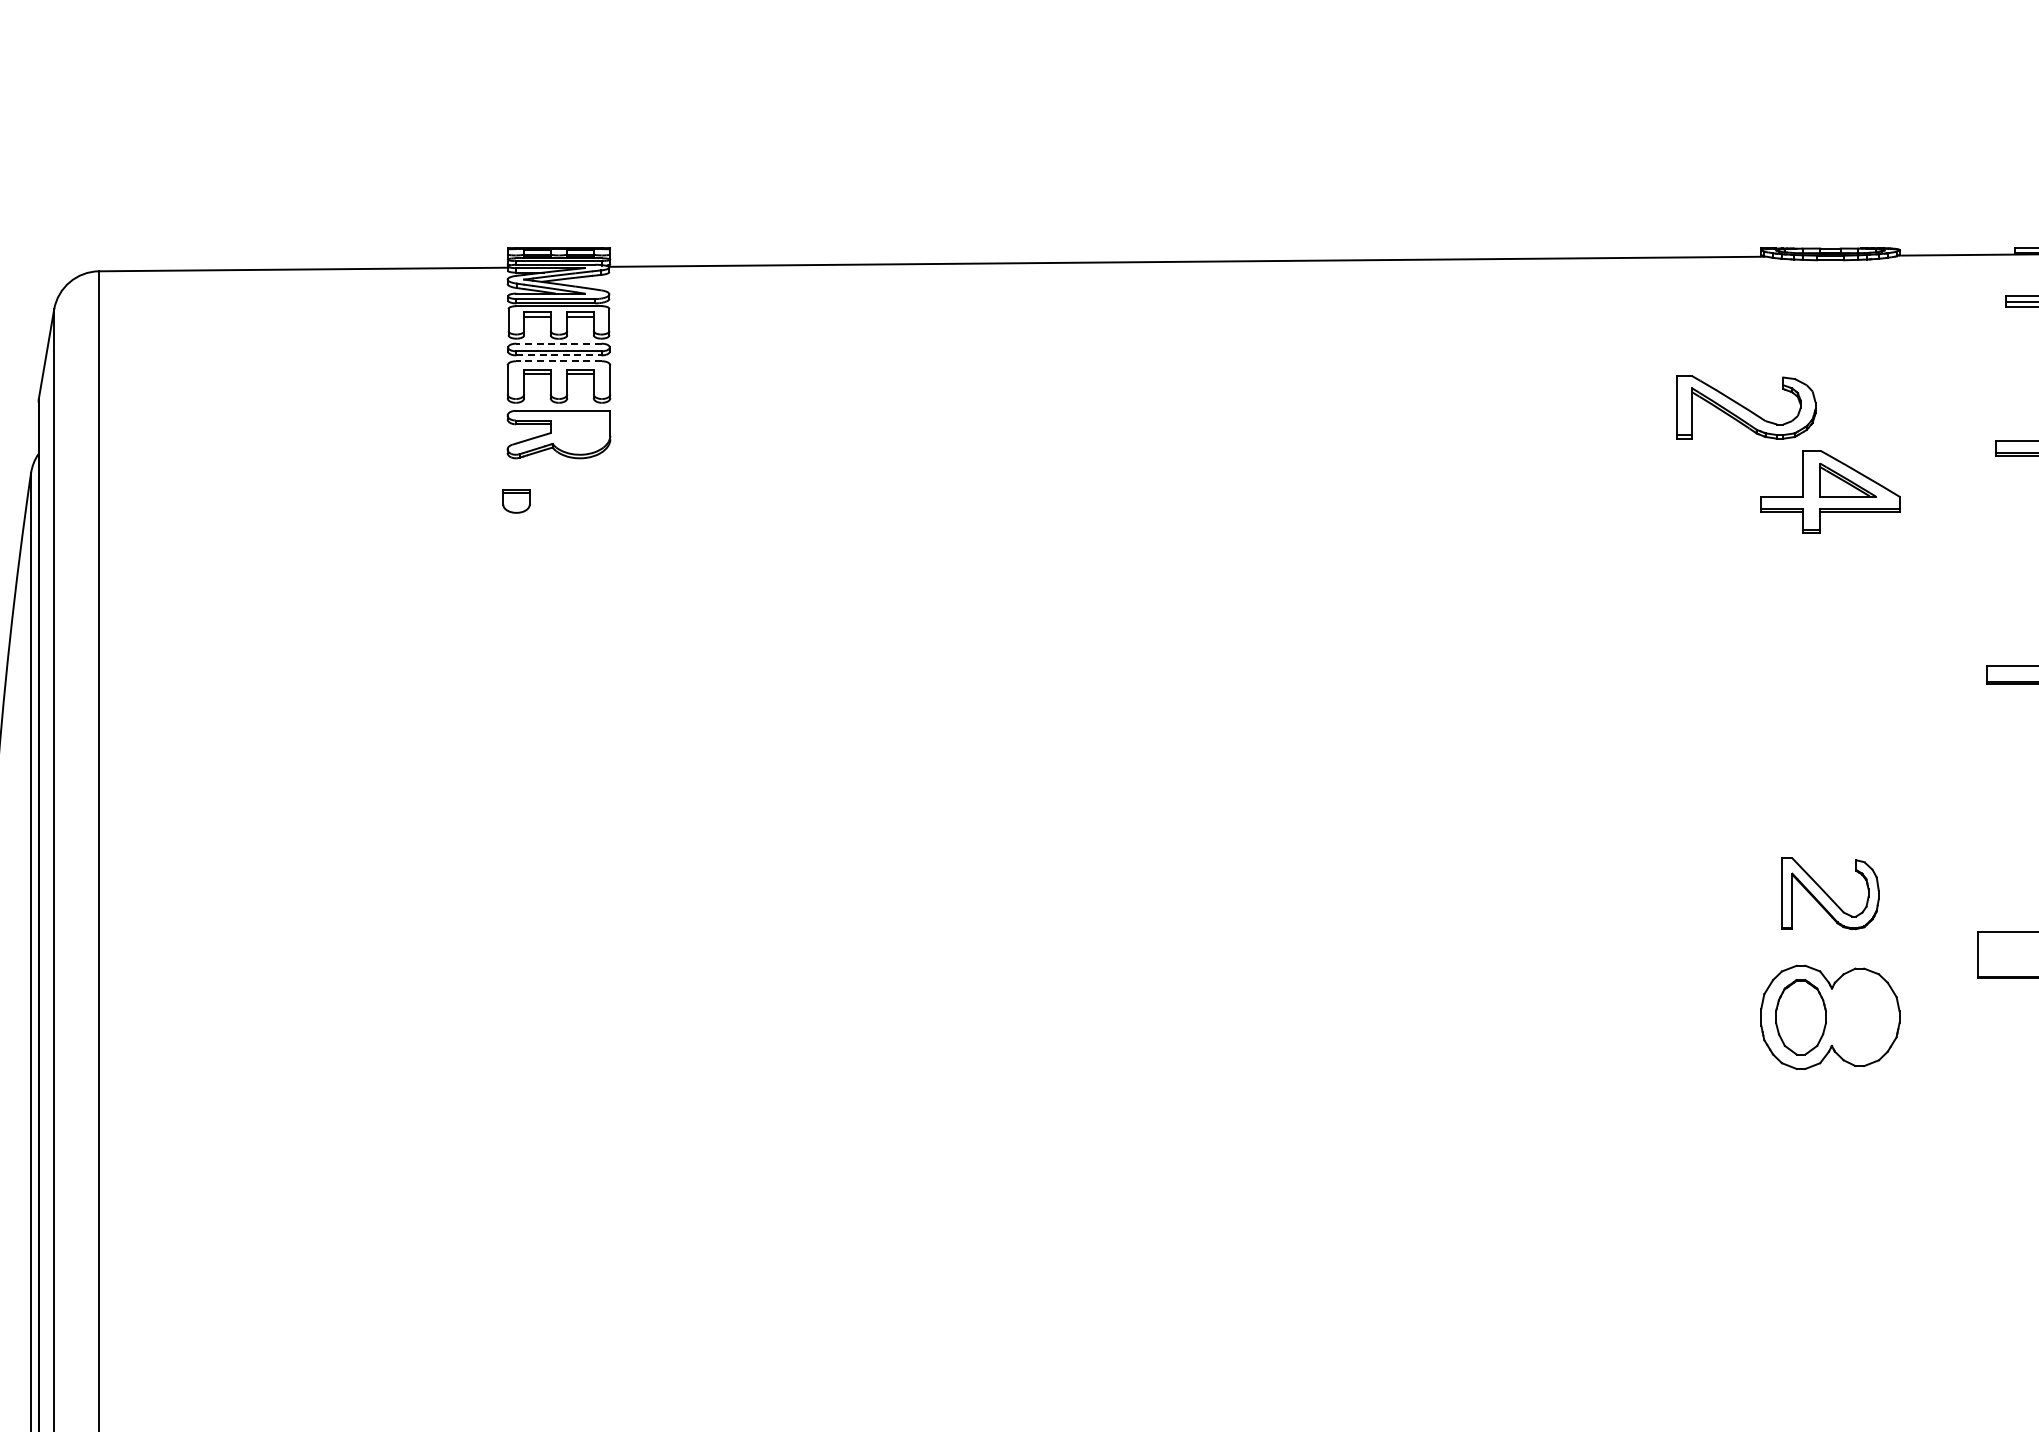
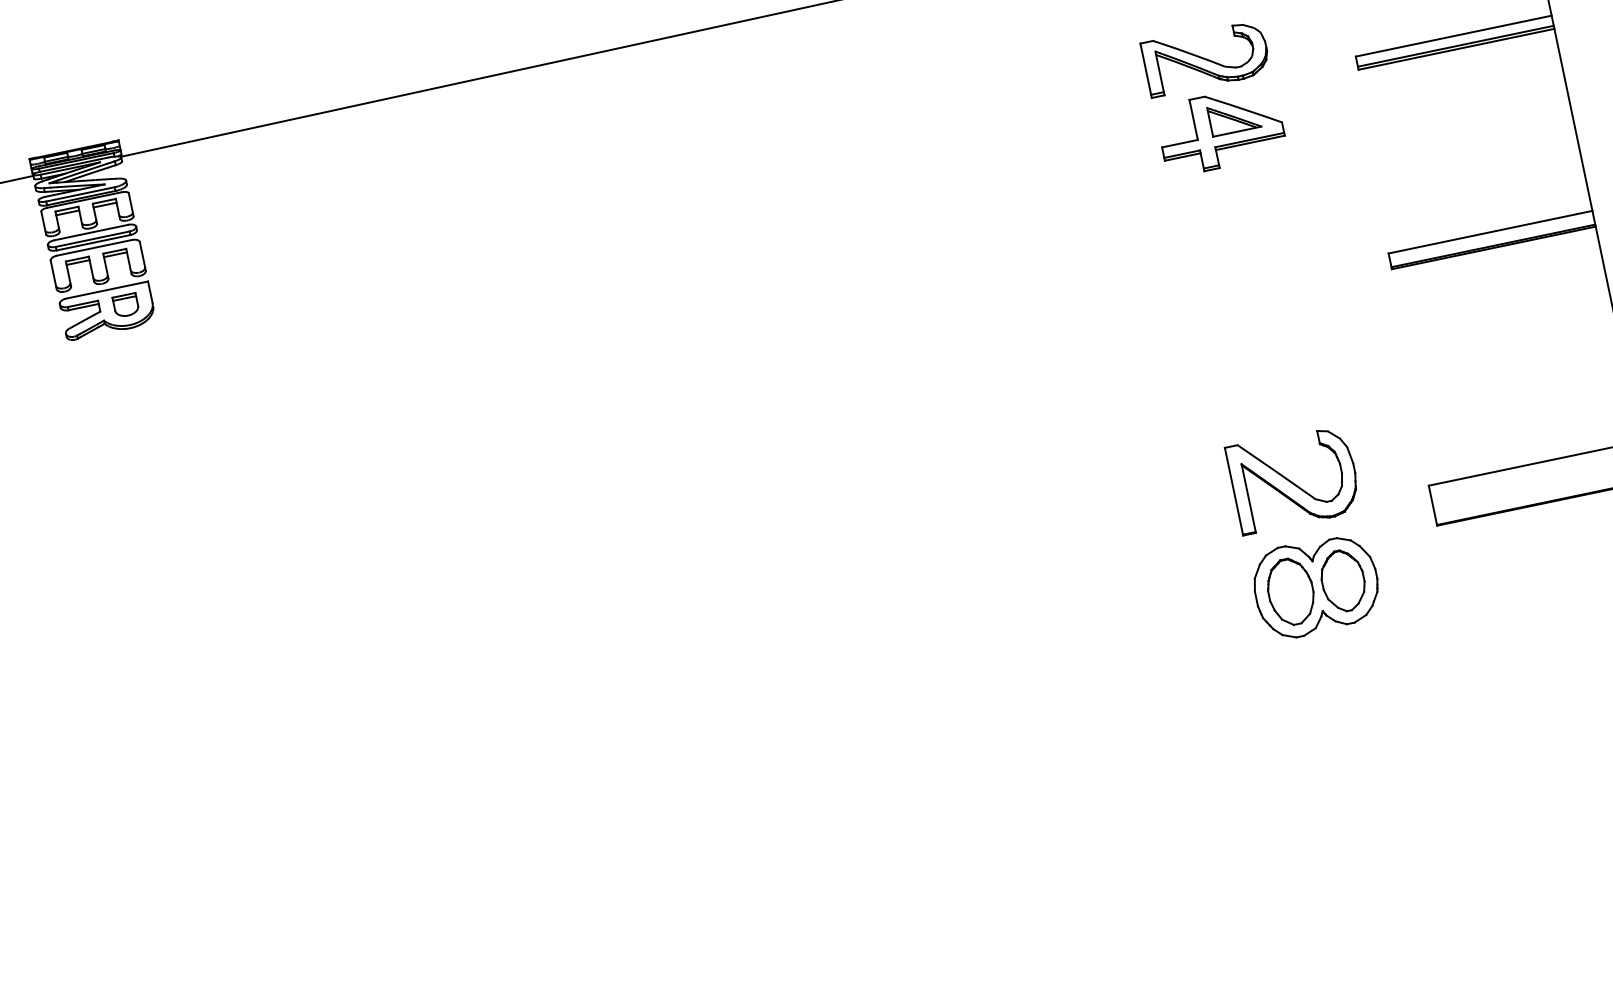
line: (558, 343) -> (90, 232), dashed -> solid
line: (558, 355) -> (93, 242), dashed -> solid
line: (558, 361) -> (94, 248), dashed -> solid
part: (1746, 407) -> (1206, 58), moved
part: (516, 501) -> (126, 305), moved
part: (1830, 893) -> (1293, 479), size x1.43
part: (1860, 1016) -> (1342, 580), added

